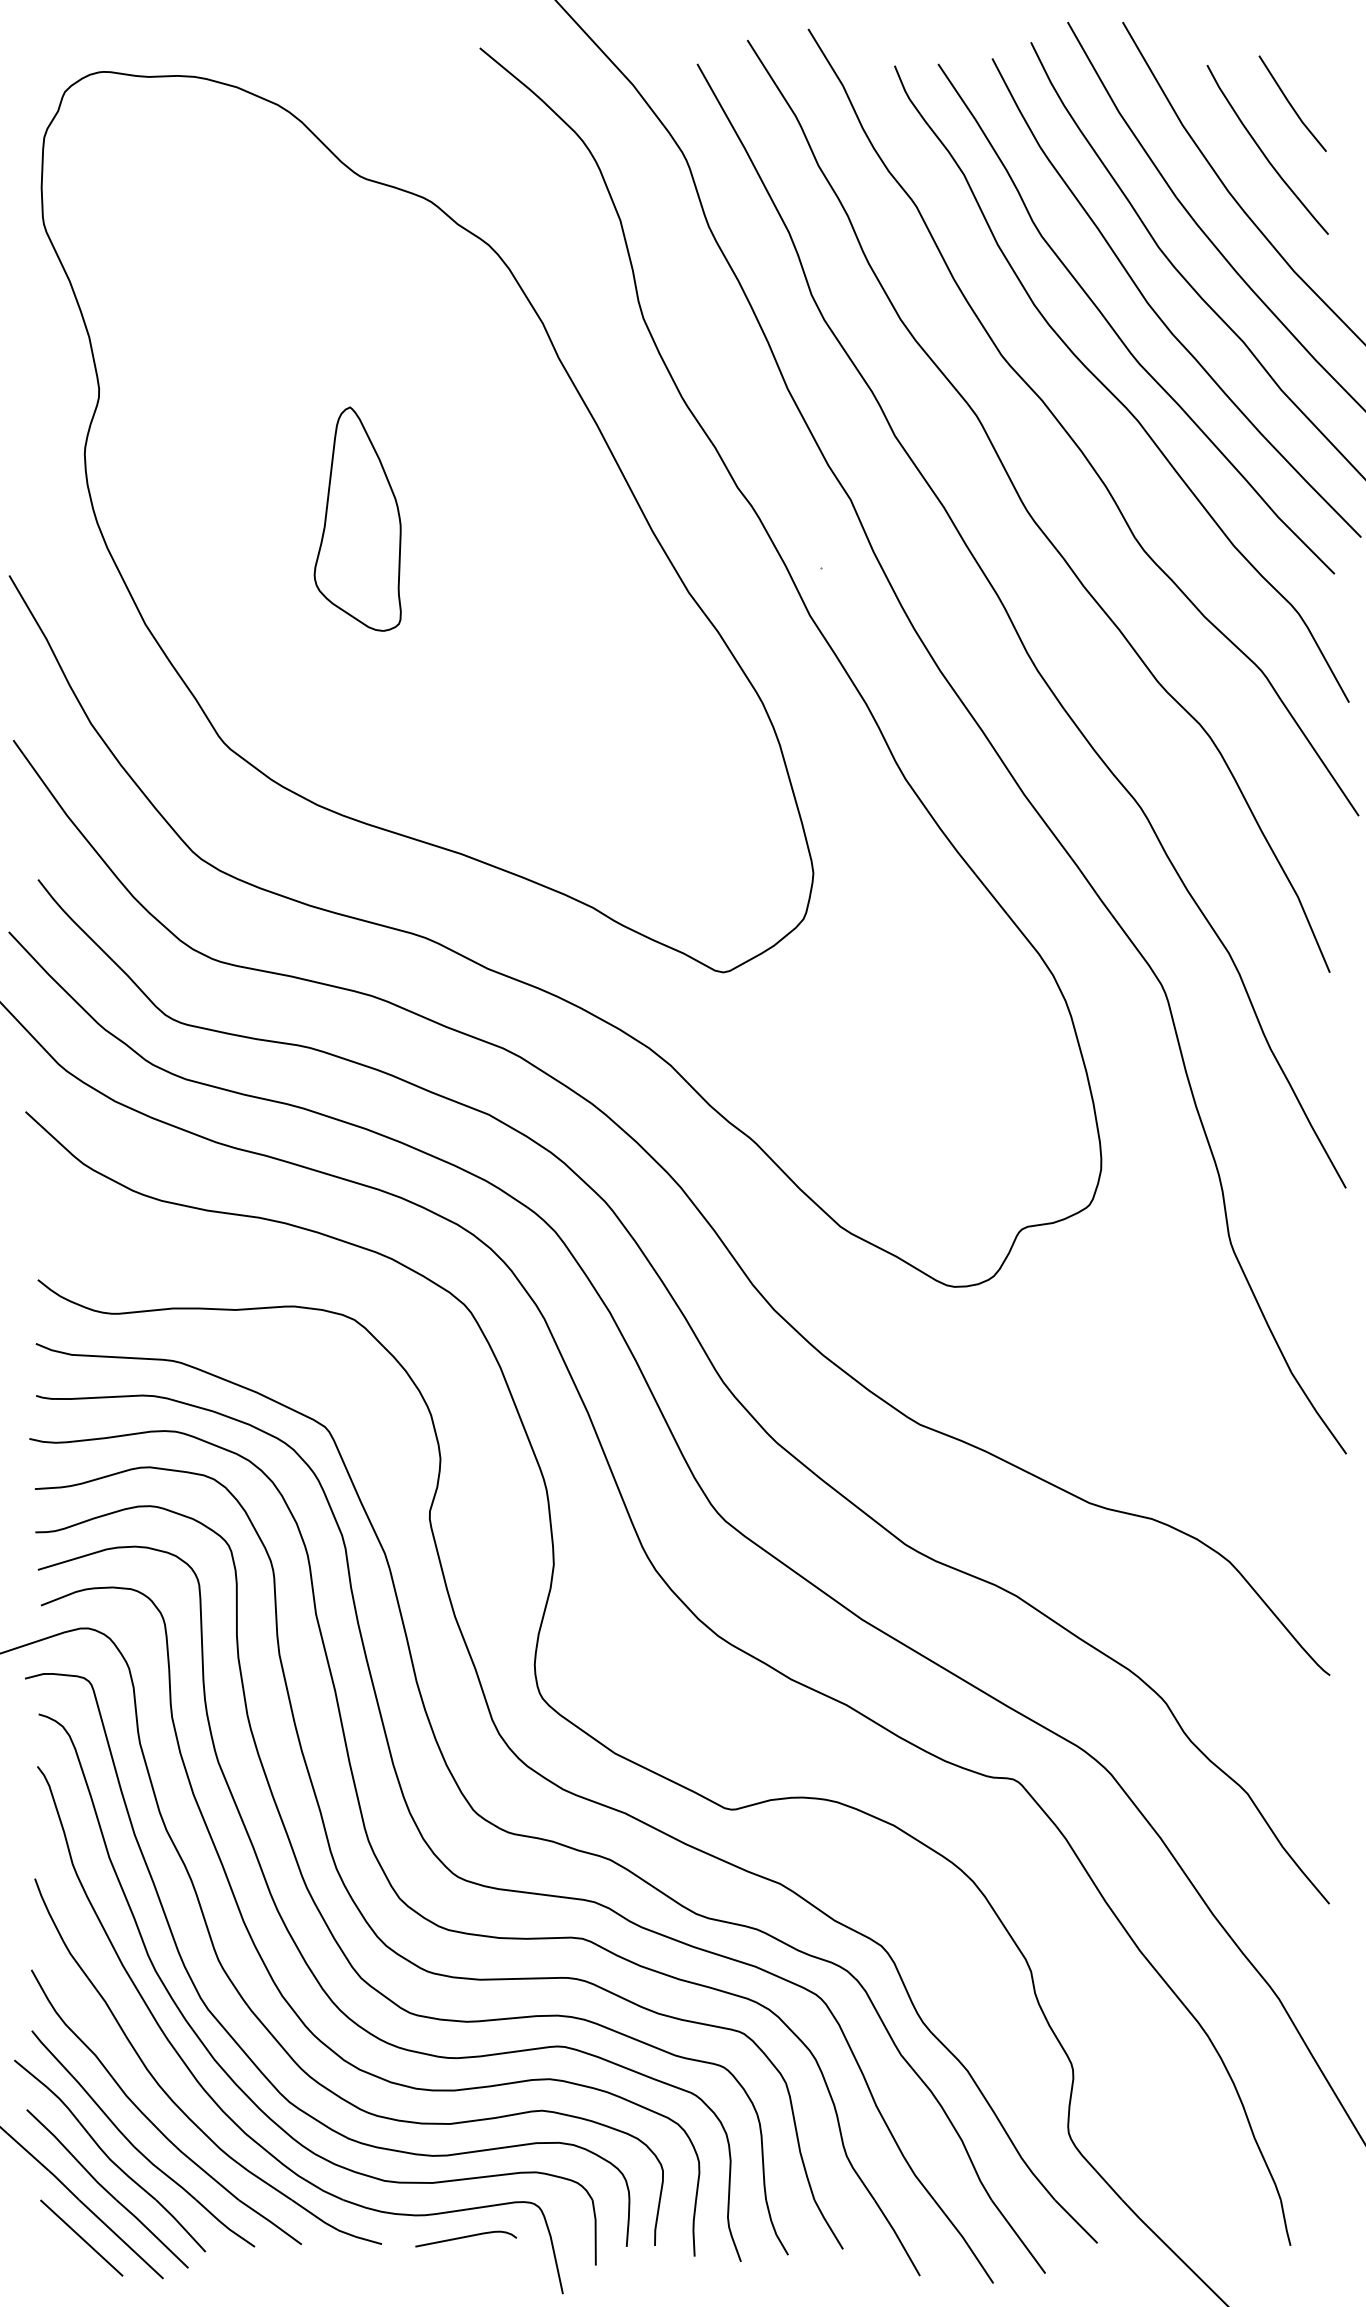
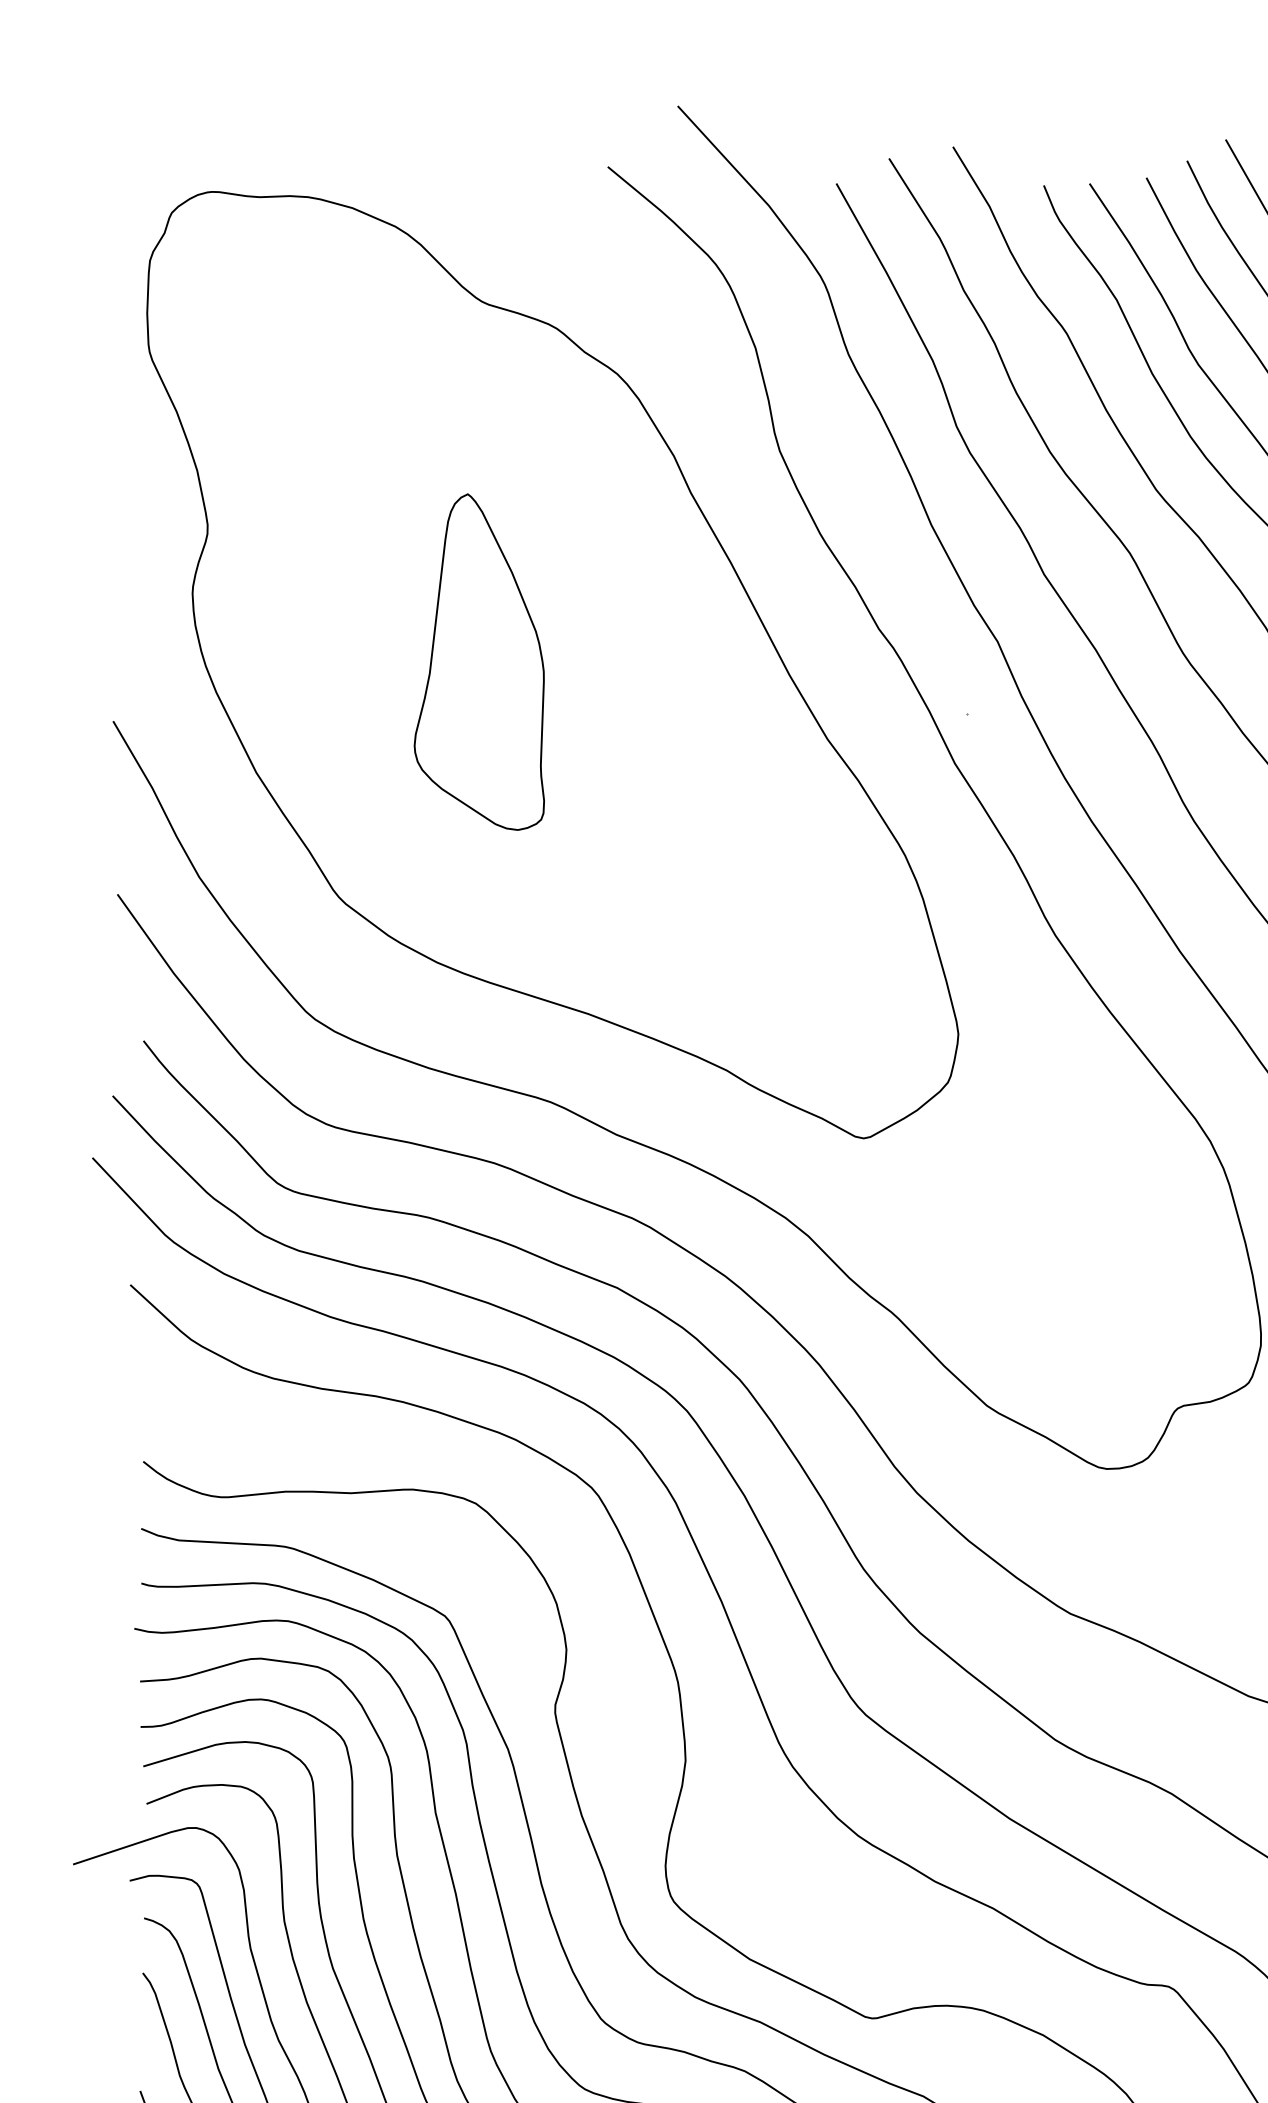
part: (357, 518) -> (479, 661), size x1.43

